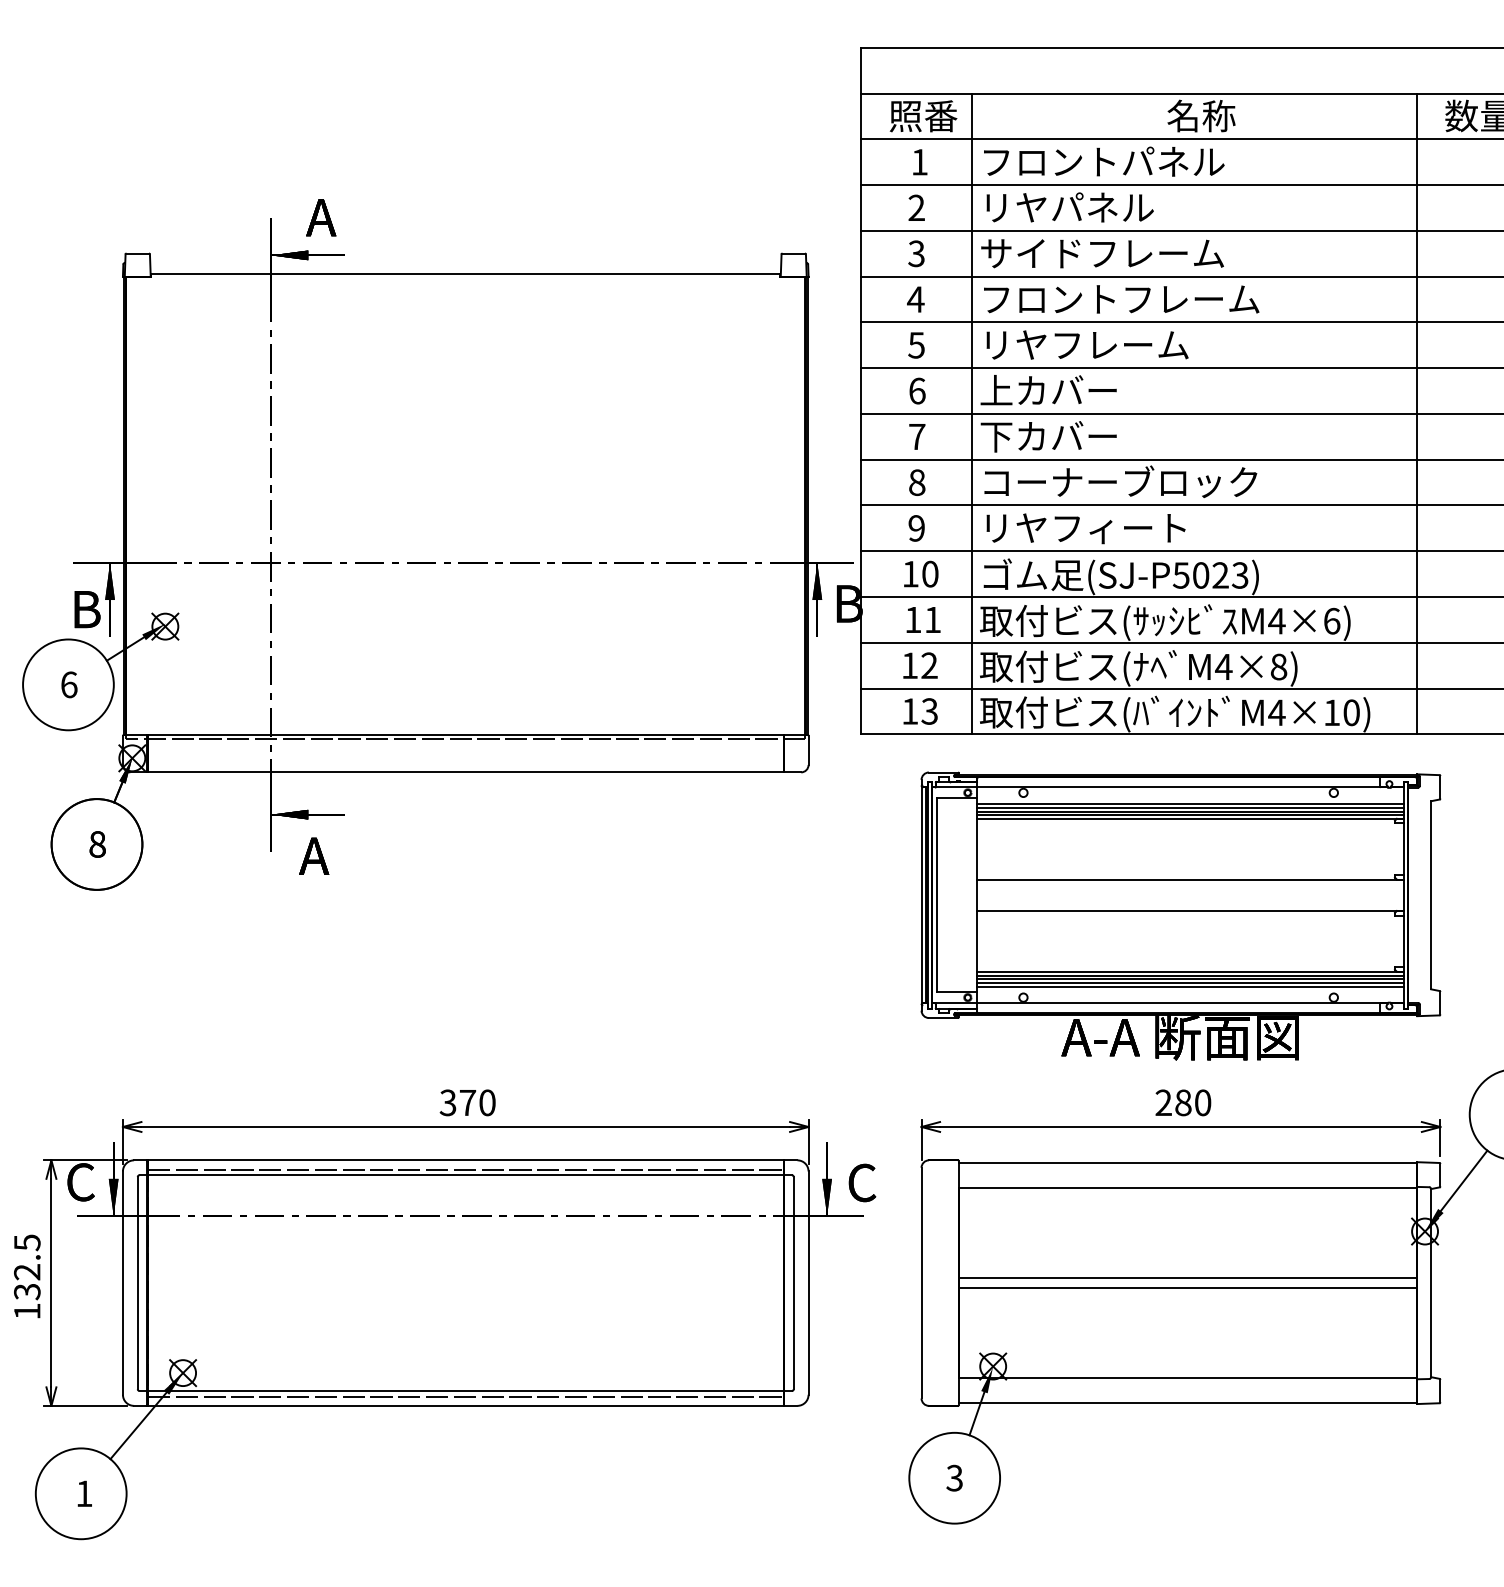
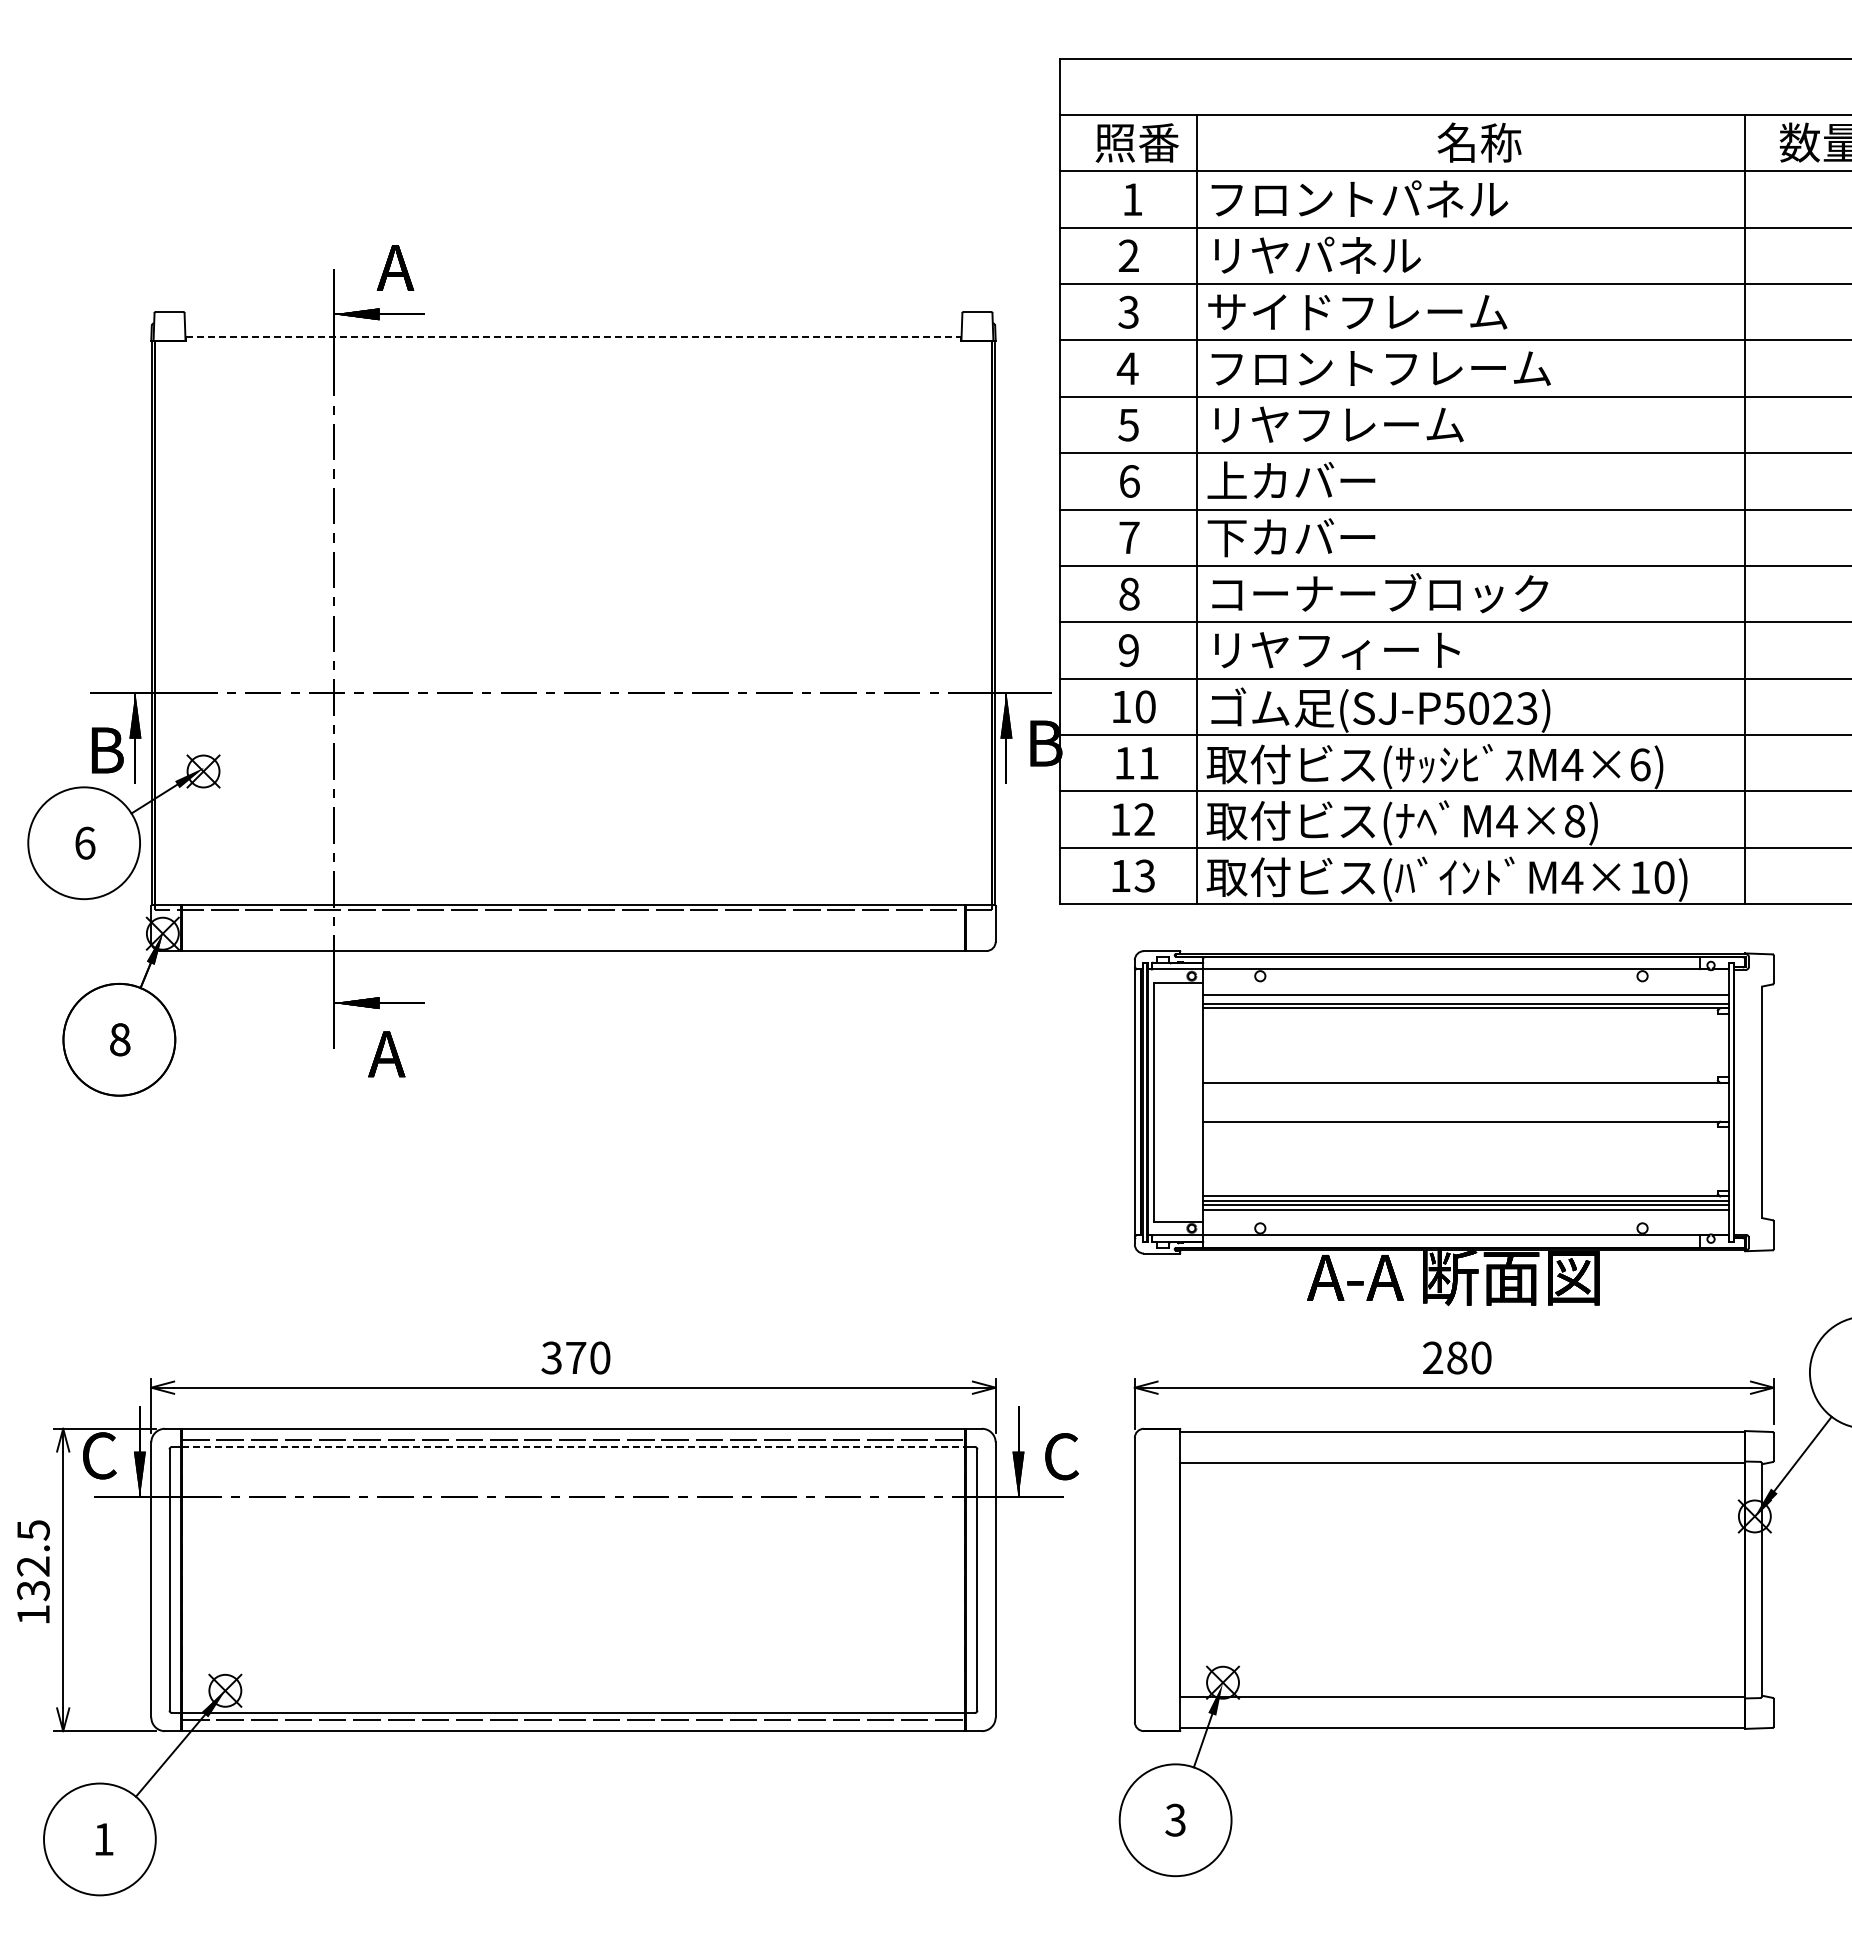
line: (465, 274) -> (573, 337), solid -> dashed
line: (1190, 803) -> (1466, 989), removed
line: (1190, 811) -> (1466, 999), removed
line: (1190, 986) -> (1466, 1214), removed
line: (465, 1175) -> (573, 1447), solid -> dashed
line: (1187, 1277) -> (1462, 1573), removed
line: (1187, 1288) -> (1462, 1586), removed

